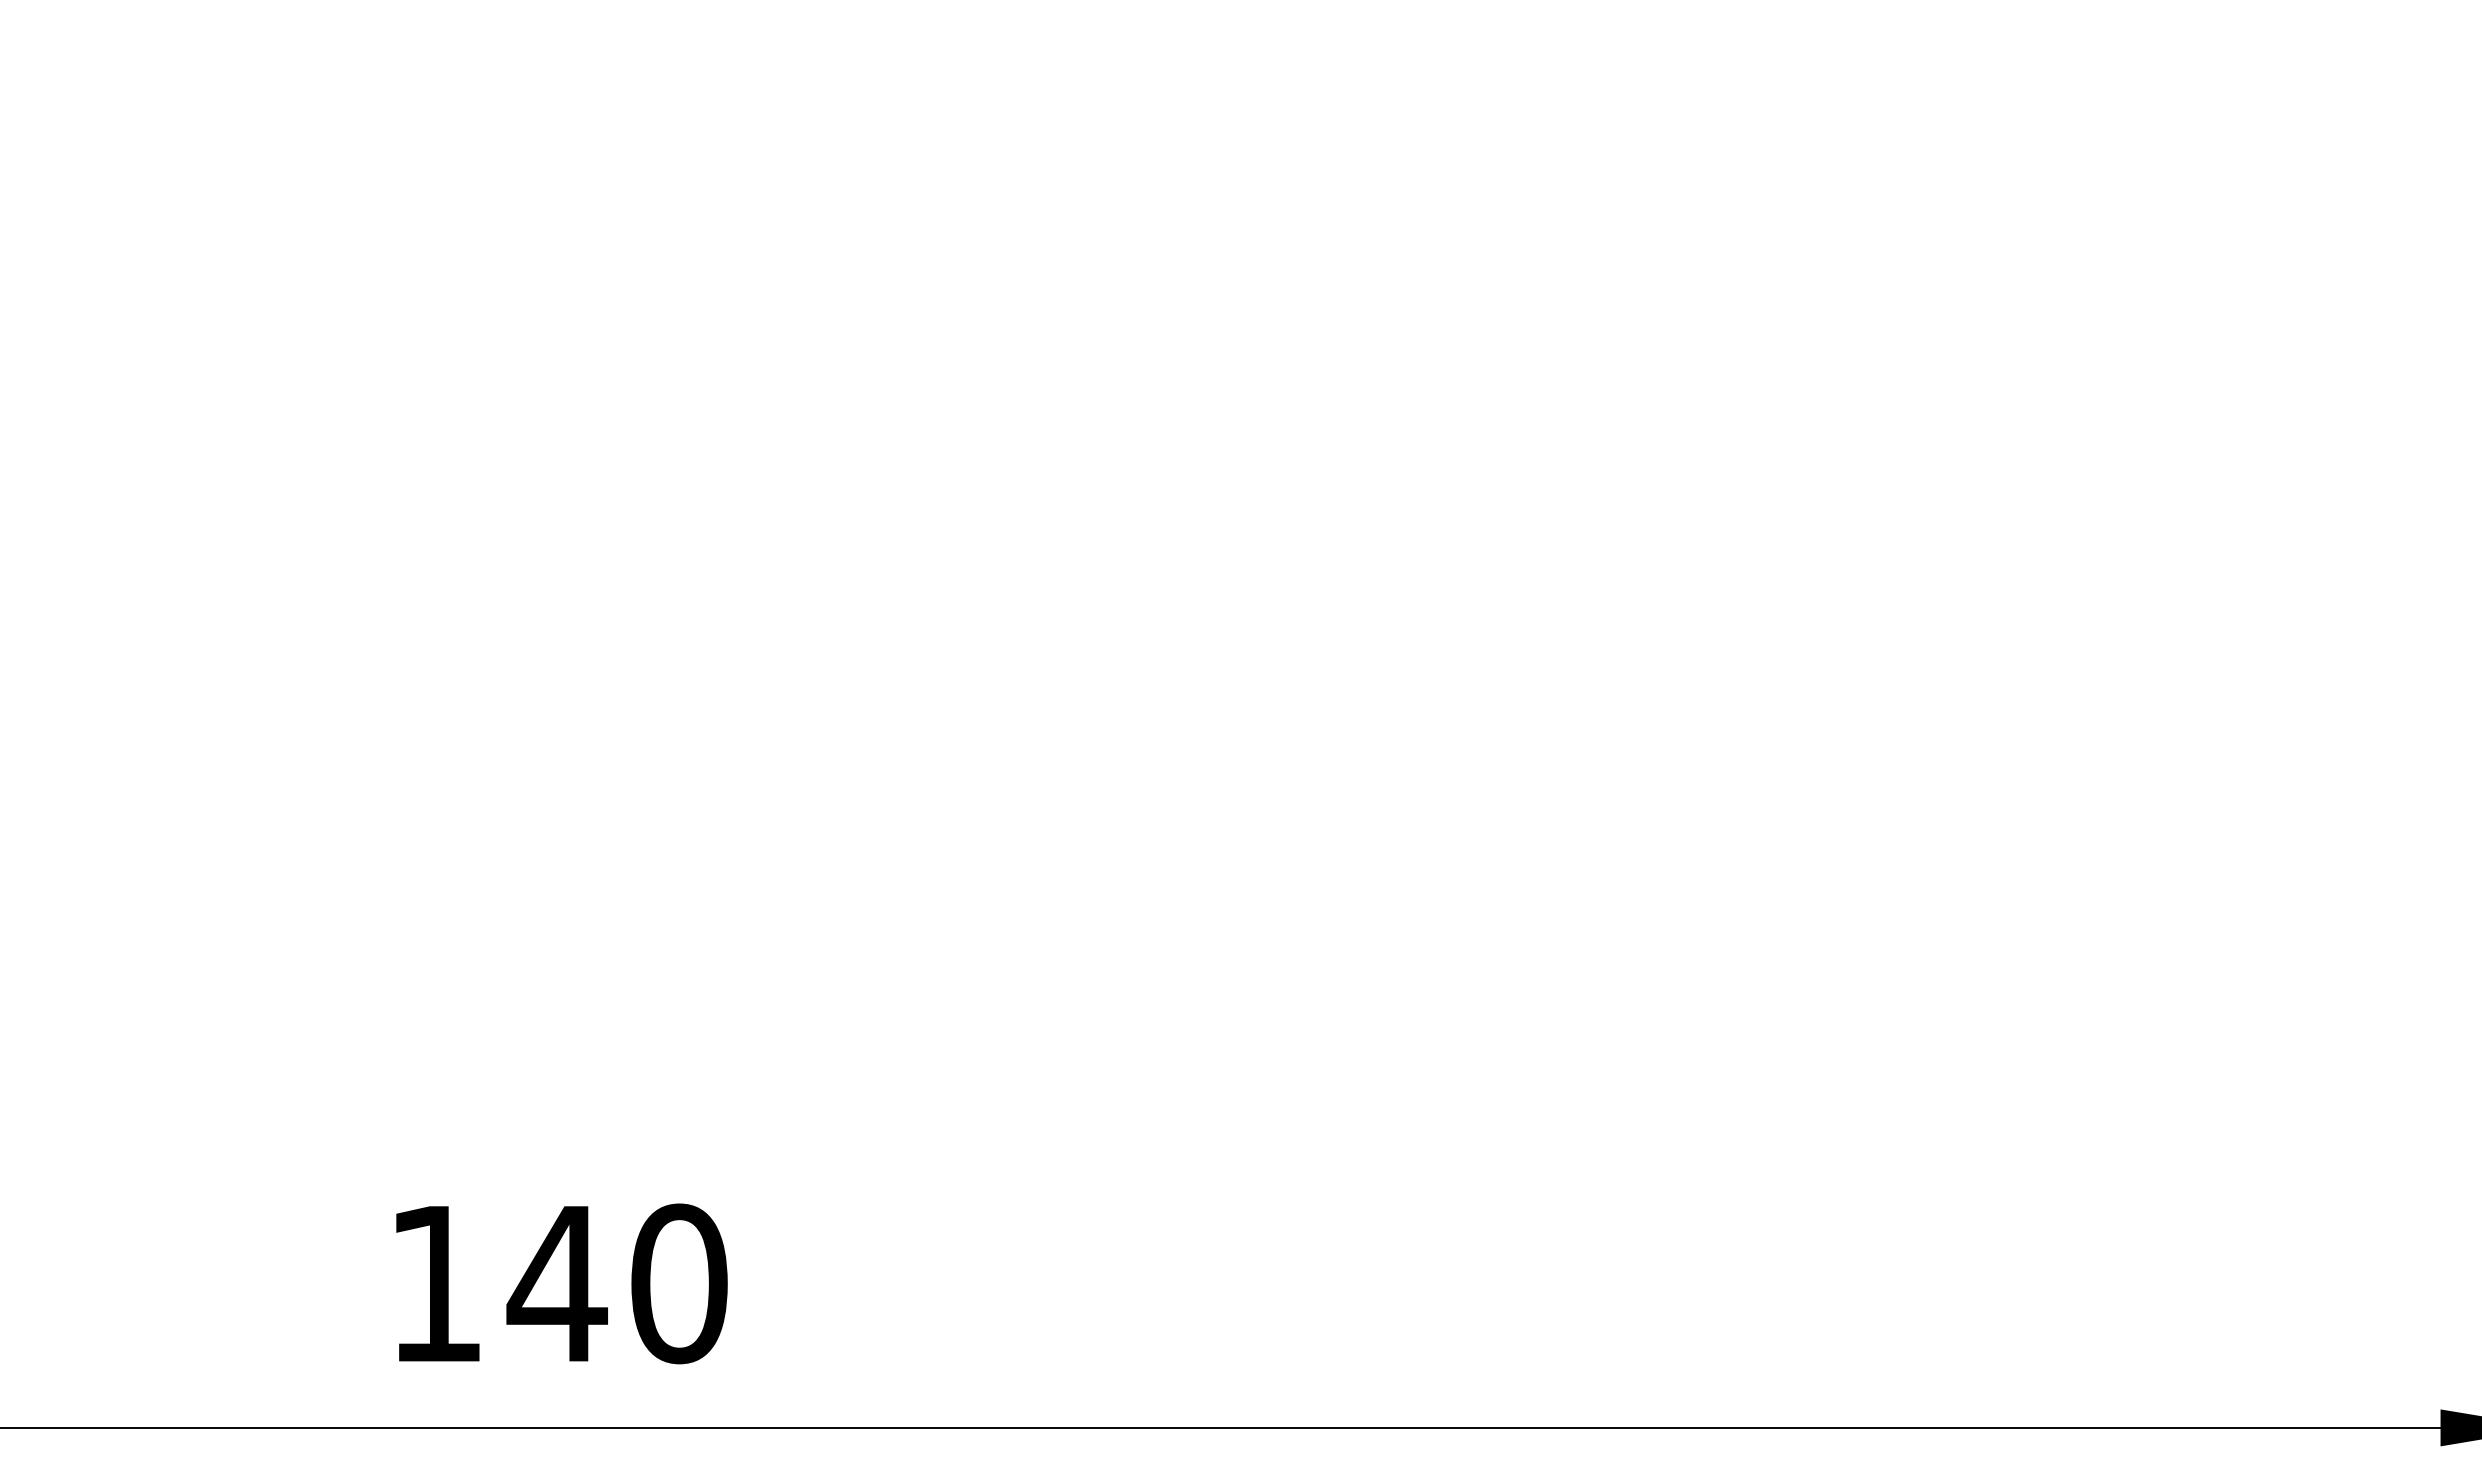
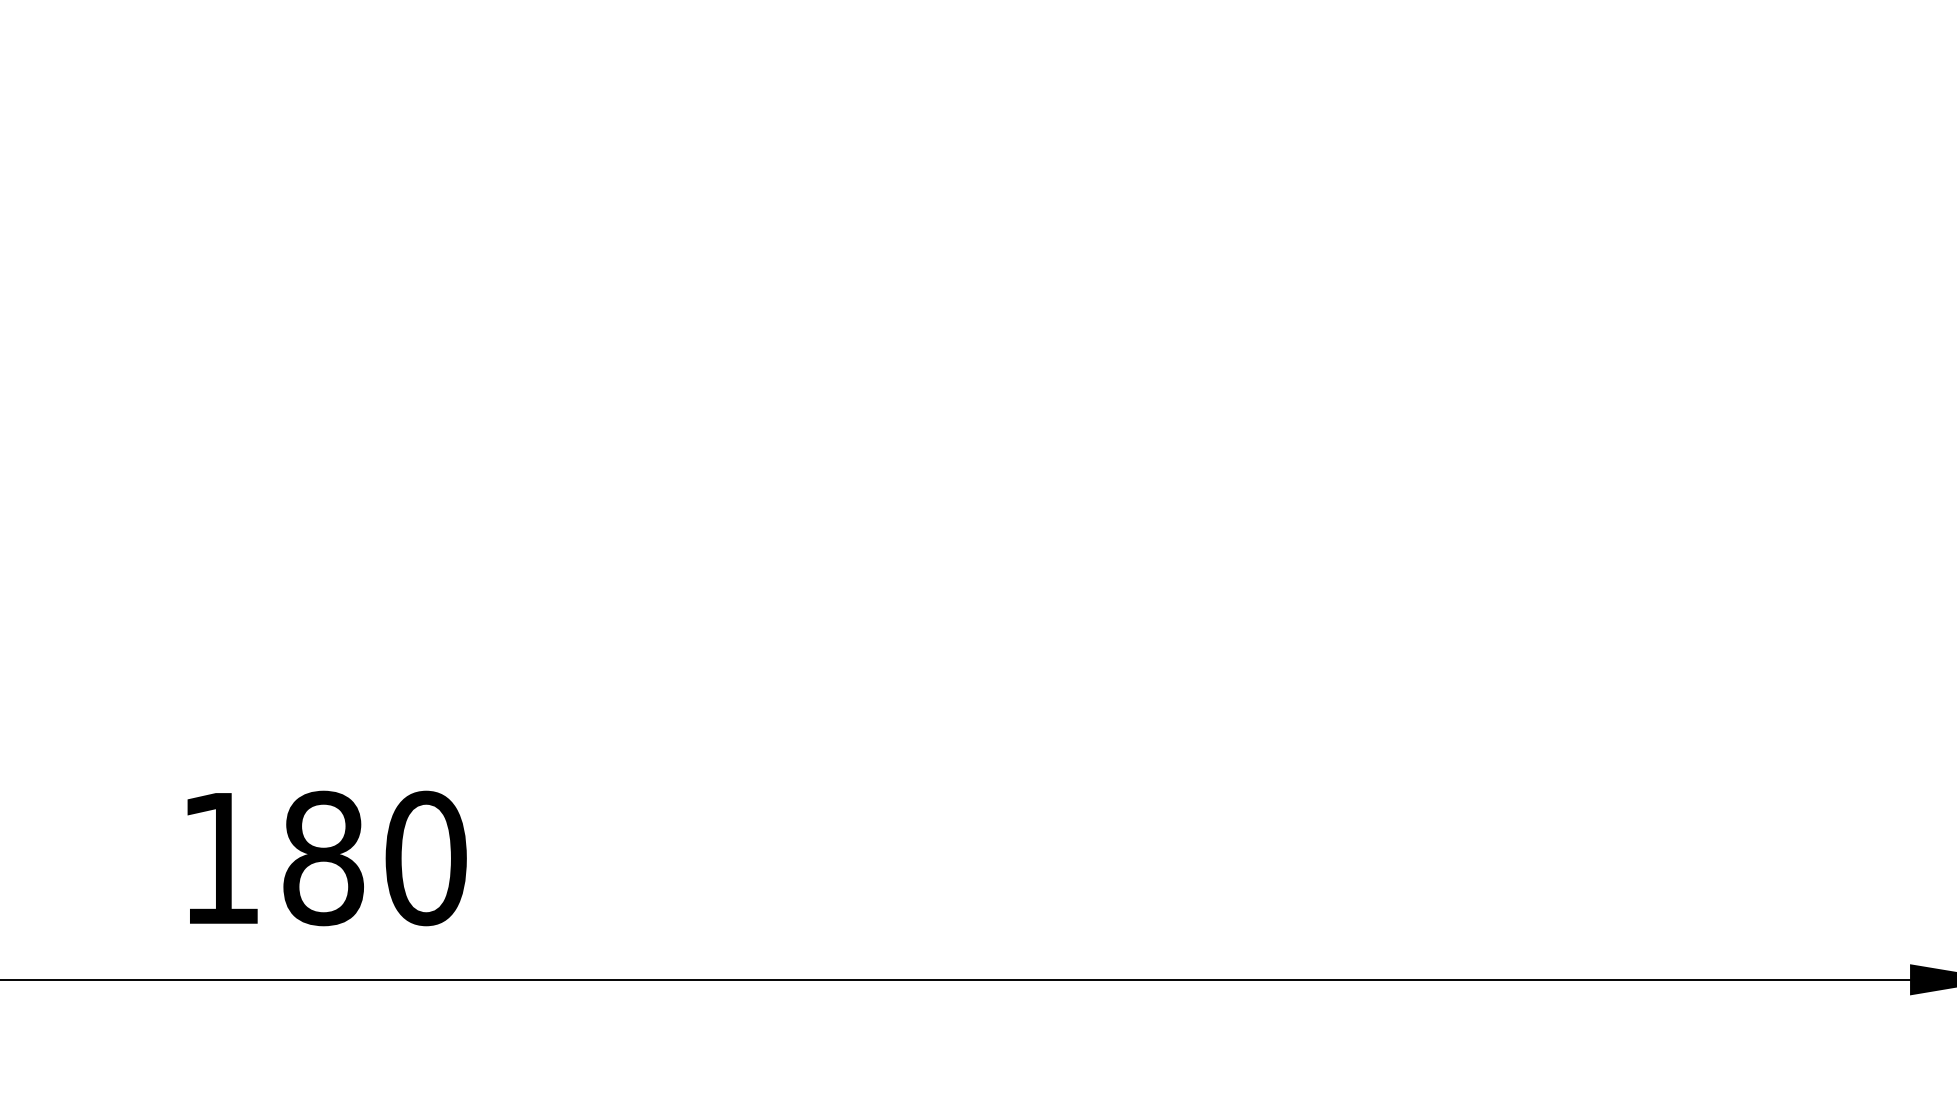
text: (556, 1283) -> (322, 858), 140 -> 180

